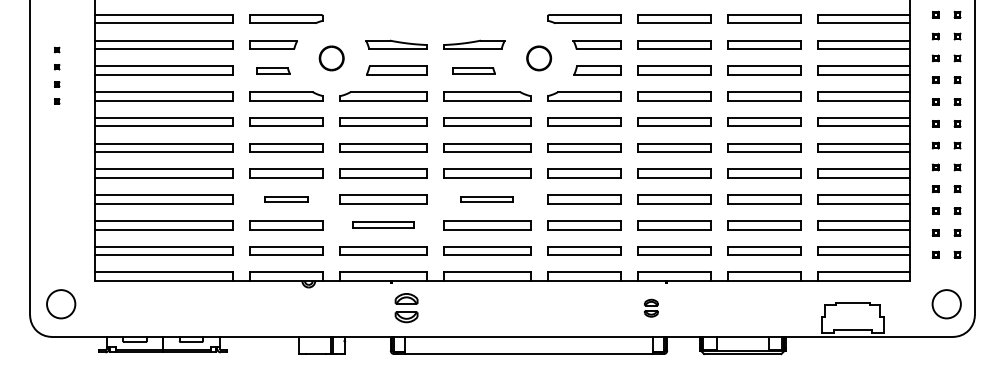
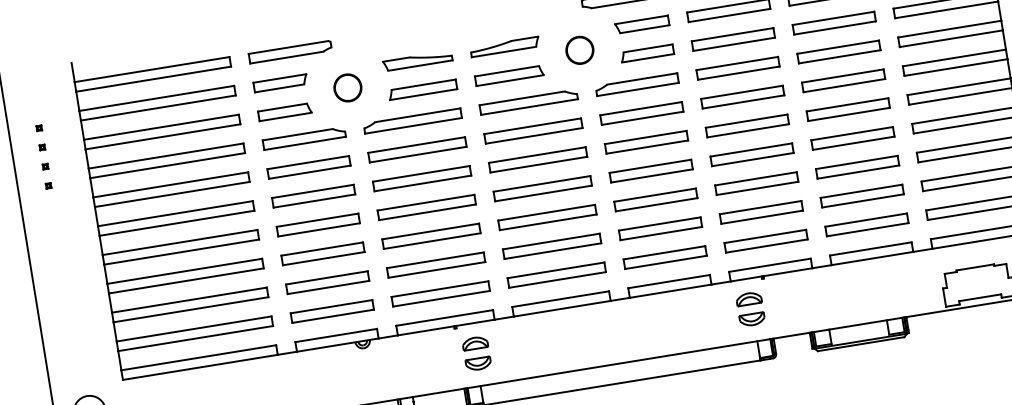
part: (273, 70) -> (284, 111), size x1.43
part: (473, 70) -> (508, 75), size x1.43
part: (286, 199) -> (322, 253), size x1.67
part: (487, 199) -> (547, 217), size x1.67
part: (383, 225) -> (436, 265), size x1.43
part: (651, 308) -> (750, 309), size x1.67

